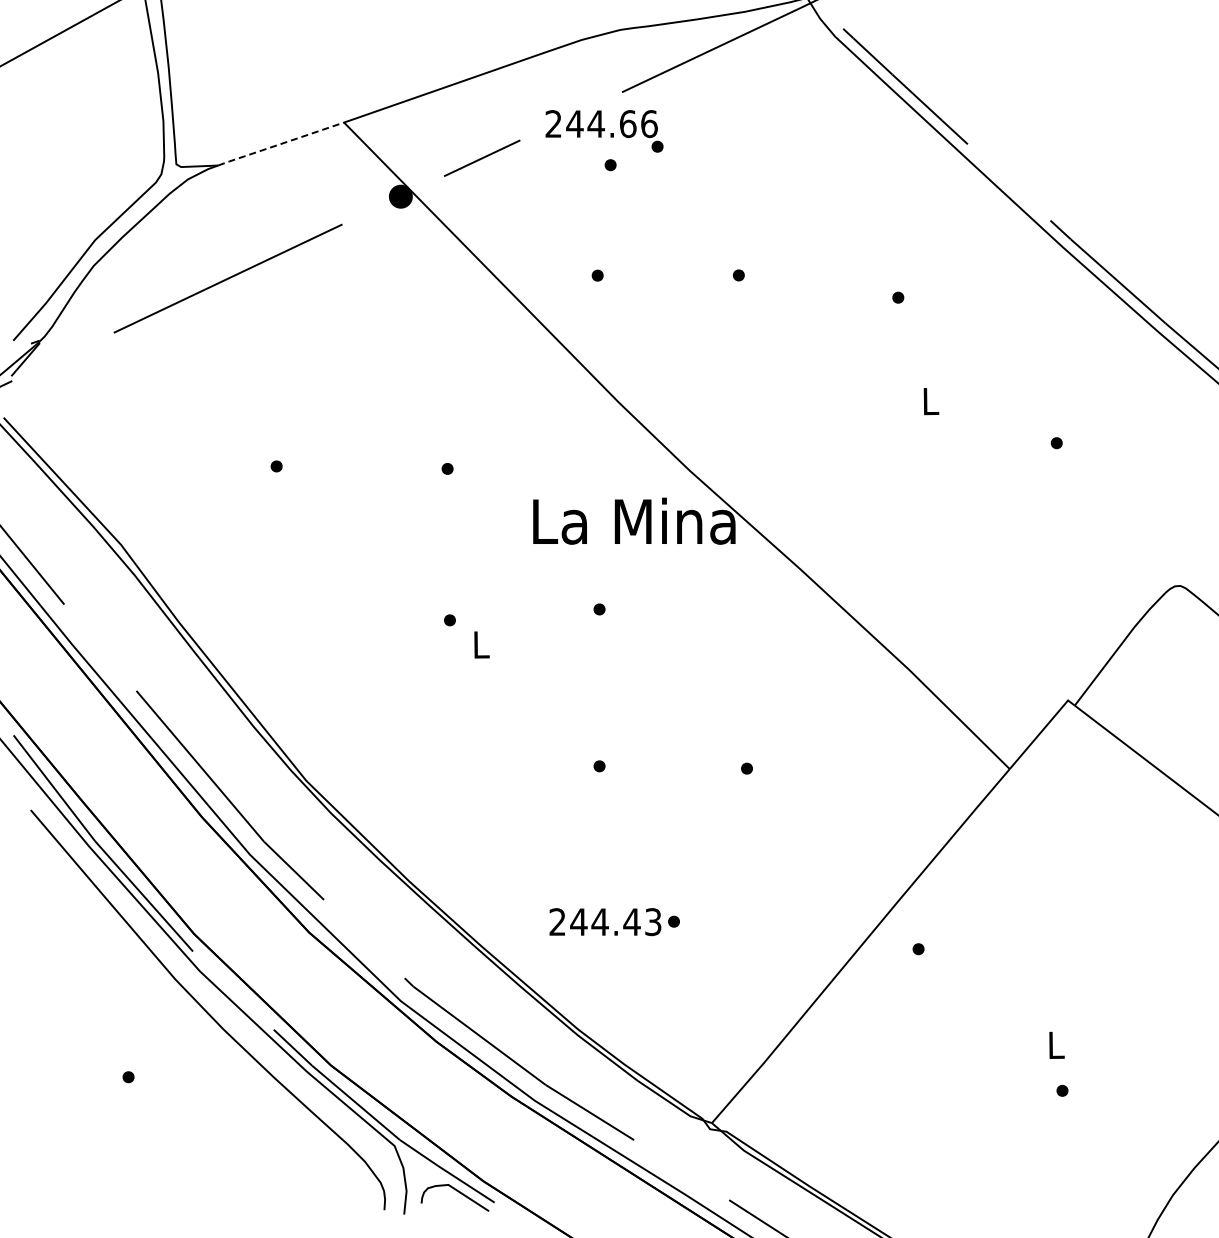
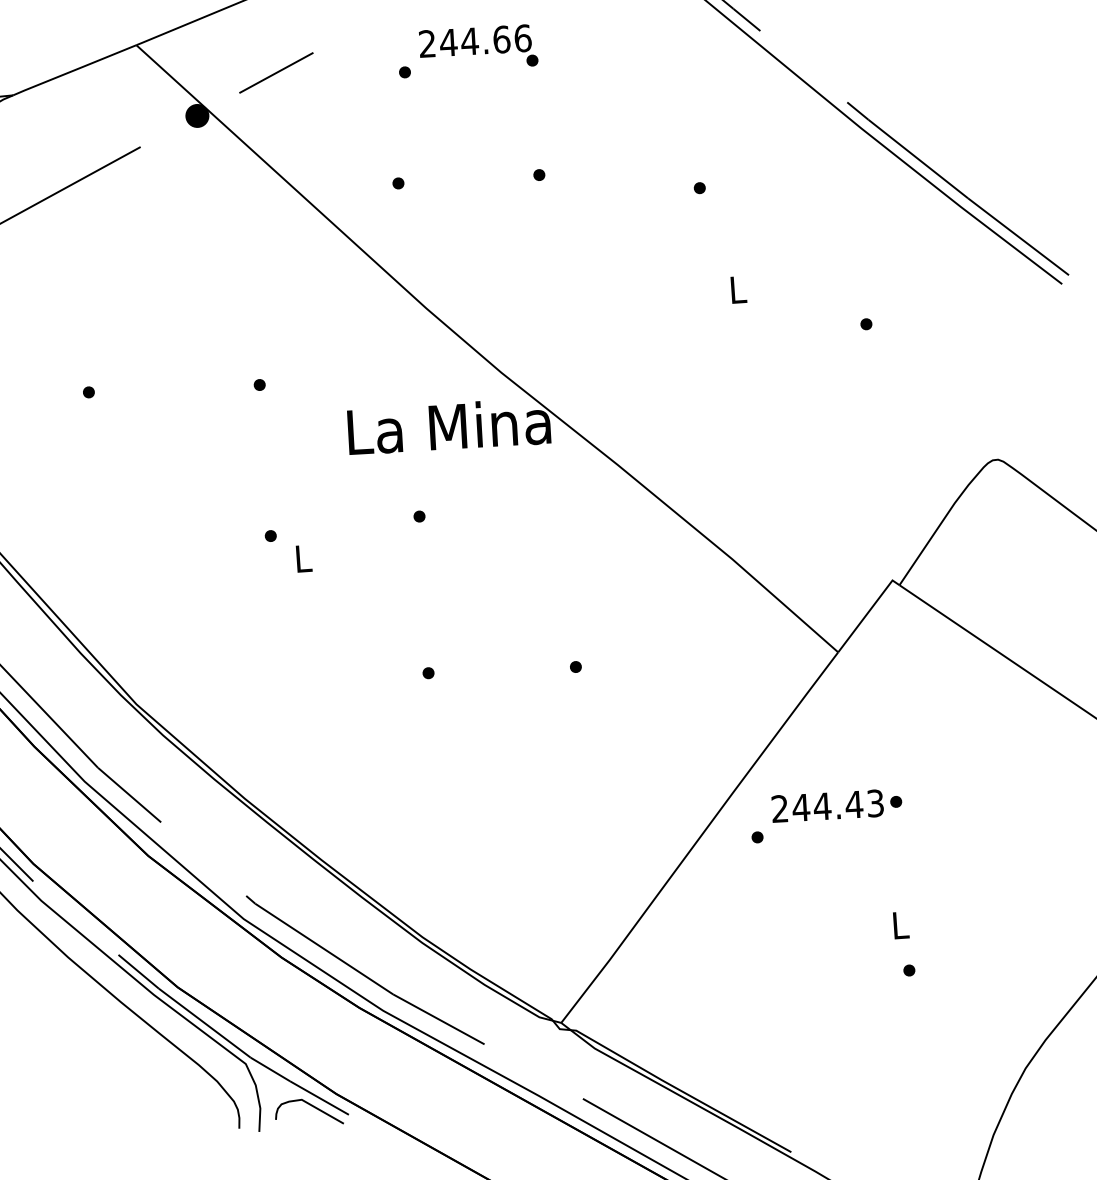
text: (604, 131) -> (478, 48), moved
line: (281, 143) -> (75, 69), dashed -> solid
text: (614, 922) -> (836, 806), moved

